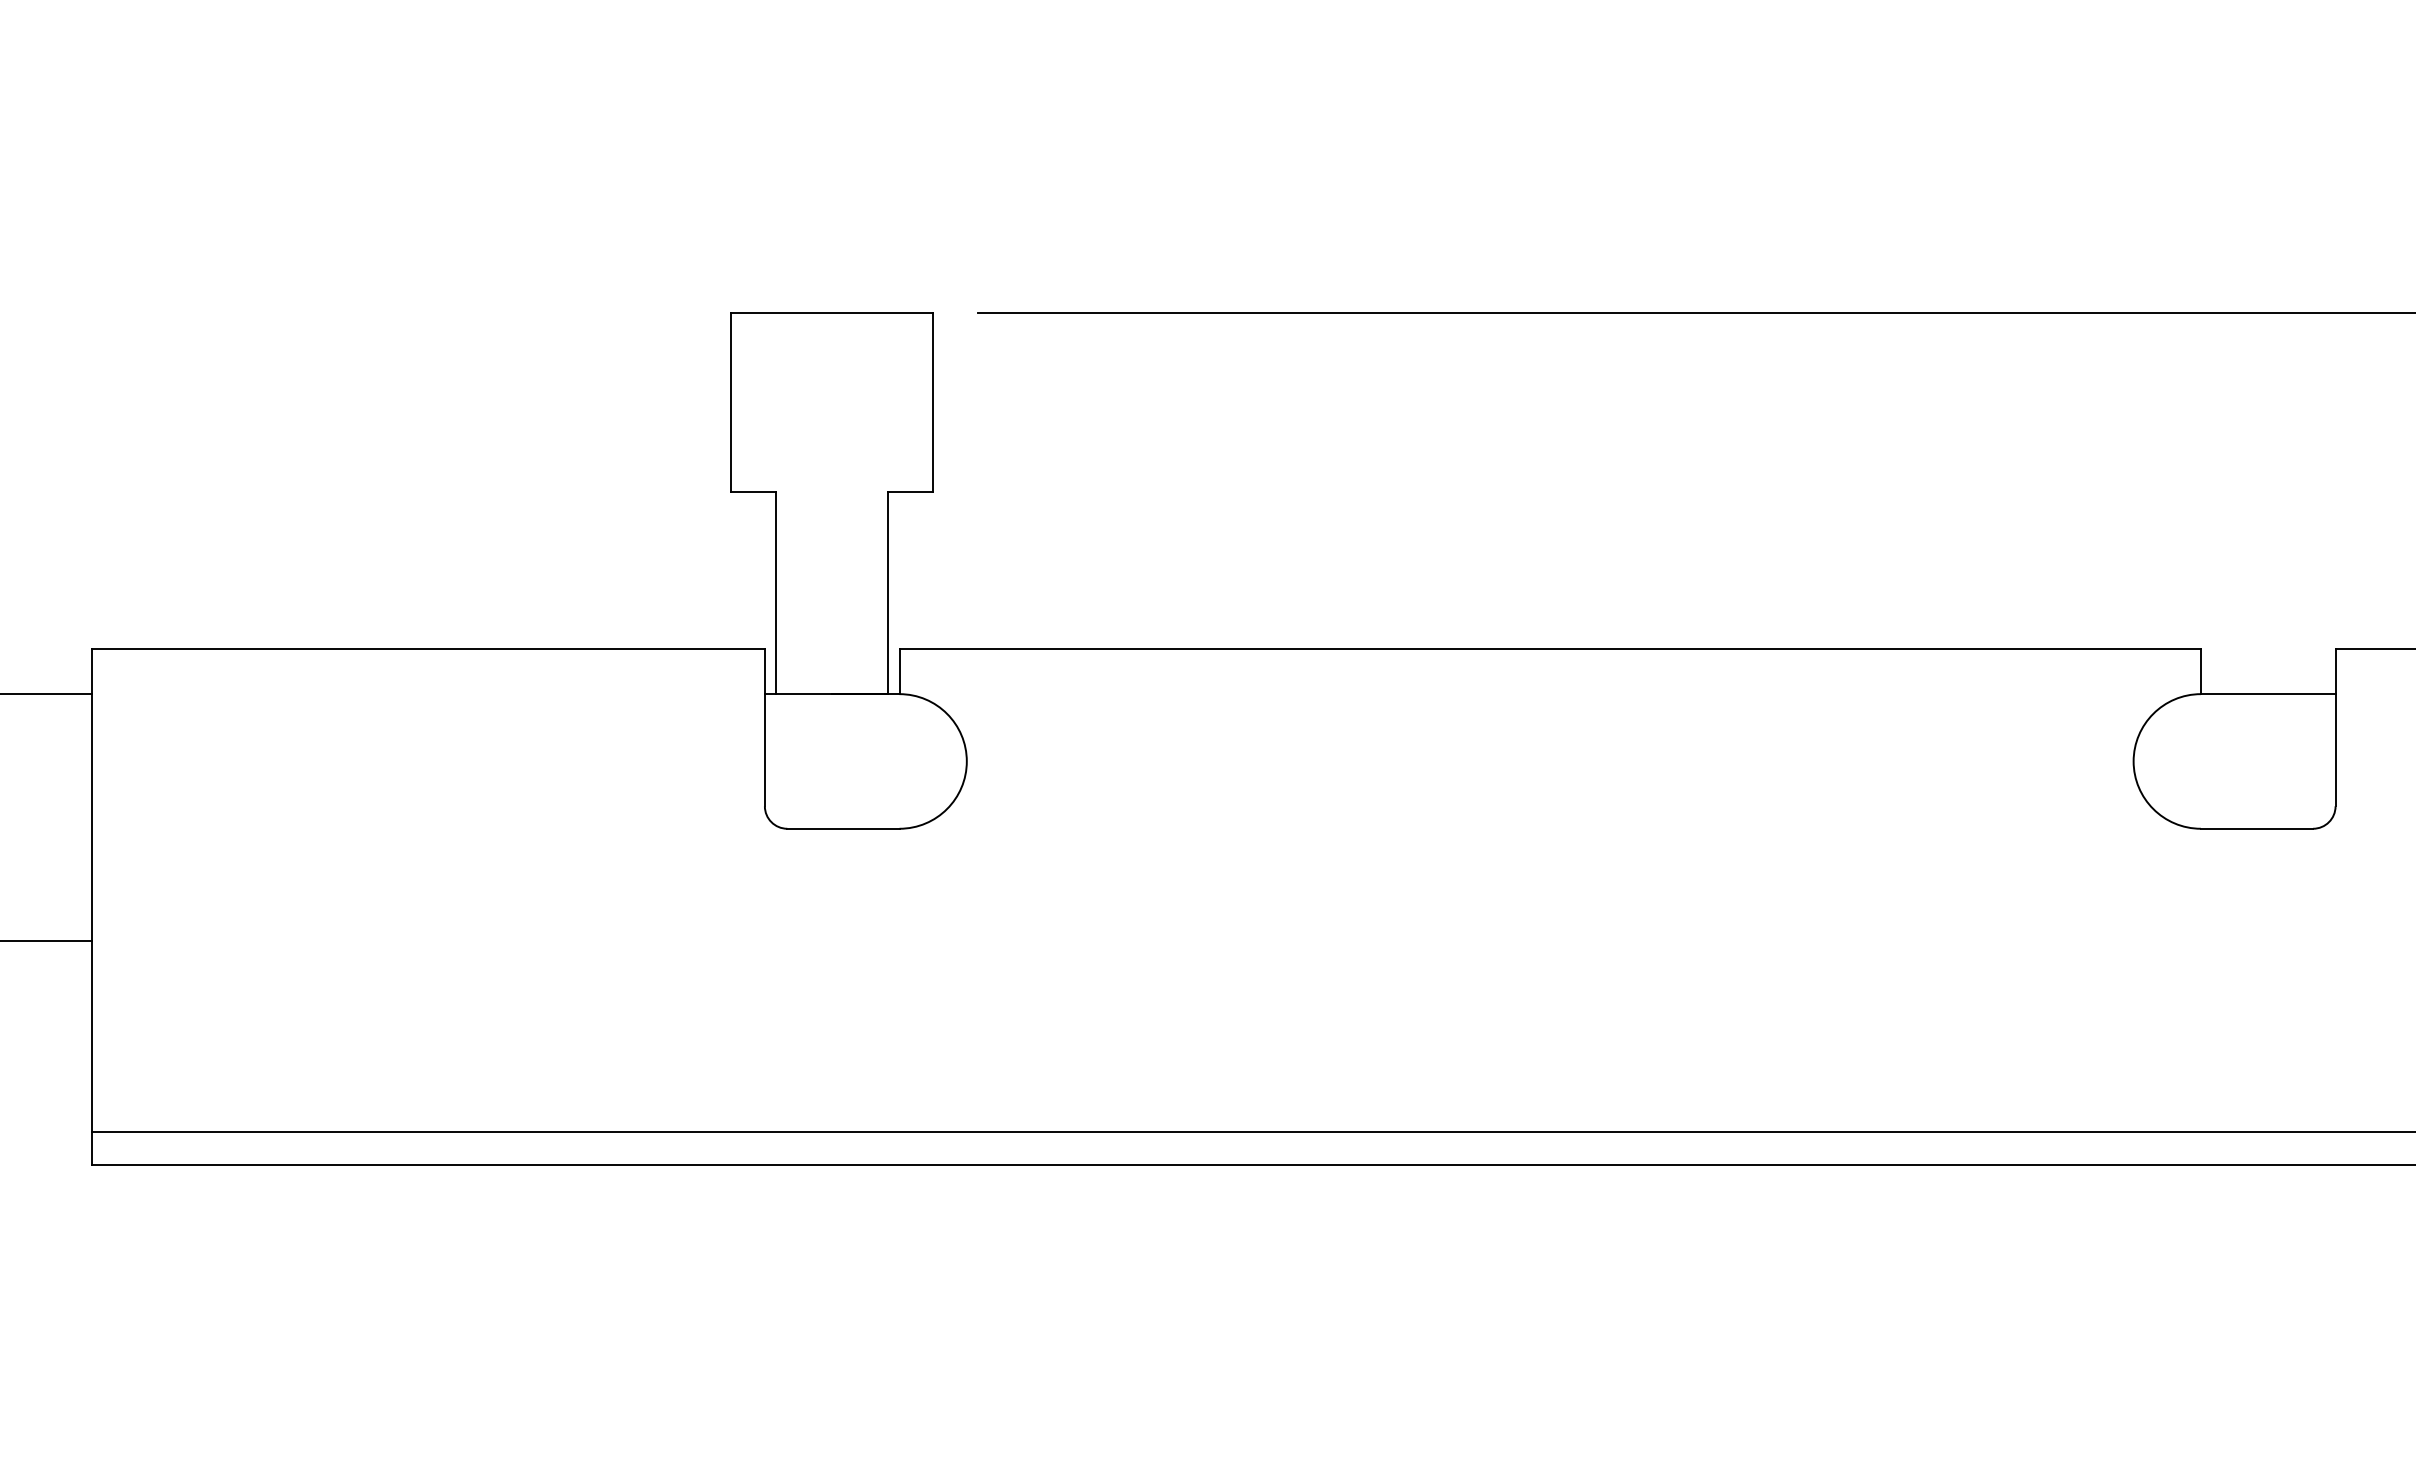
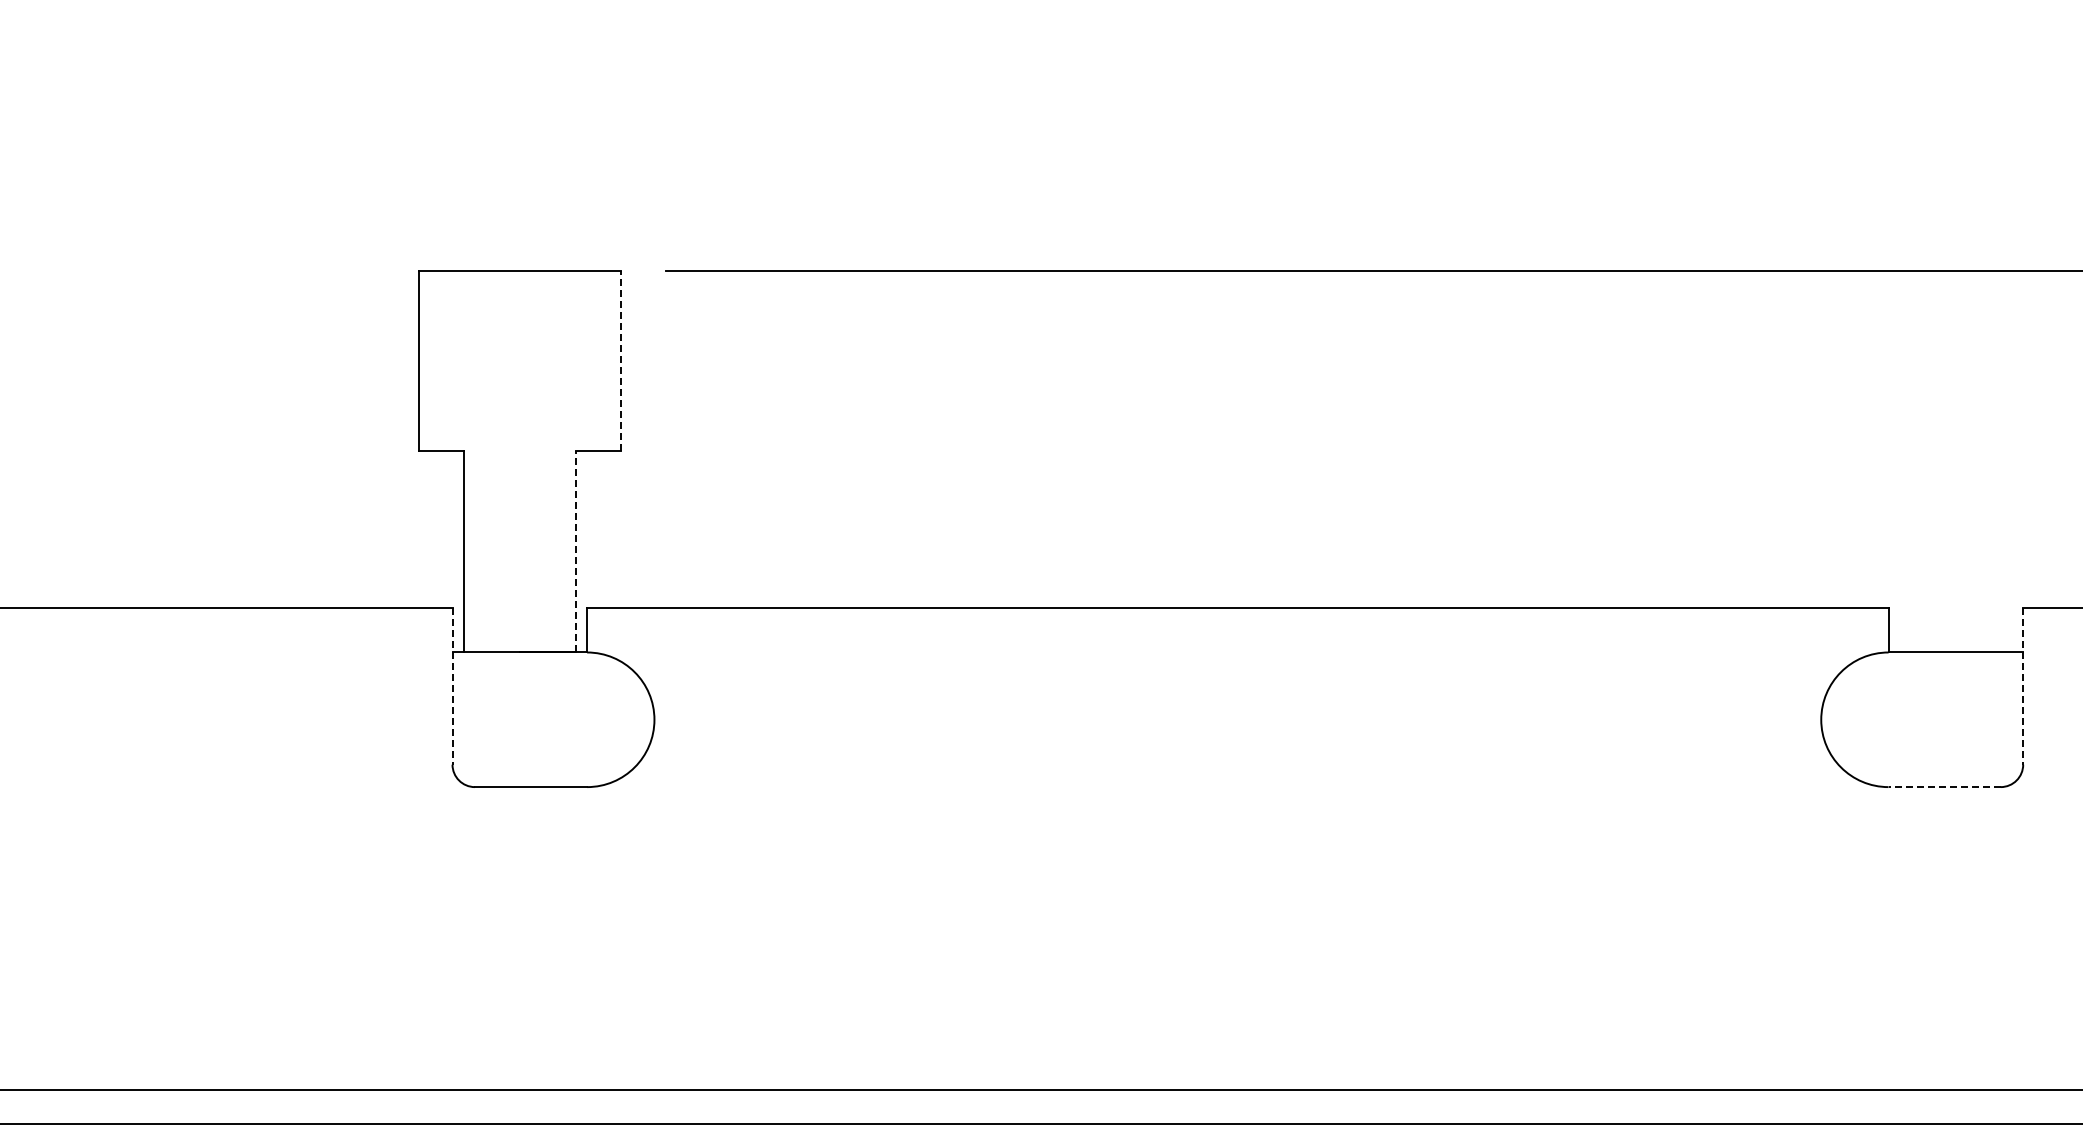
line: (933, 402) -> (621, 360), solid -> dashed
line: (888, 593) -> (576, 551), solid -> dashed
line: (764, 727) -> (452, 685), solid -> dashed
line: (2335, 727) -> (2023, 685), solid -> dashed
line: (2256, 828) -> (1944, 786), solid -> dashed

